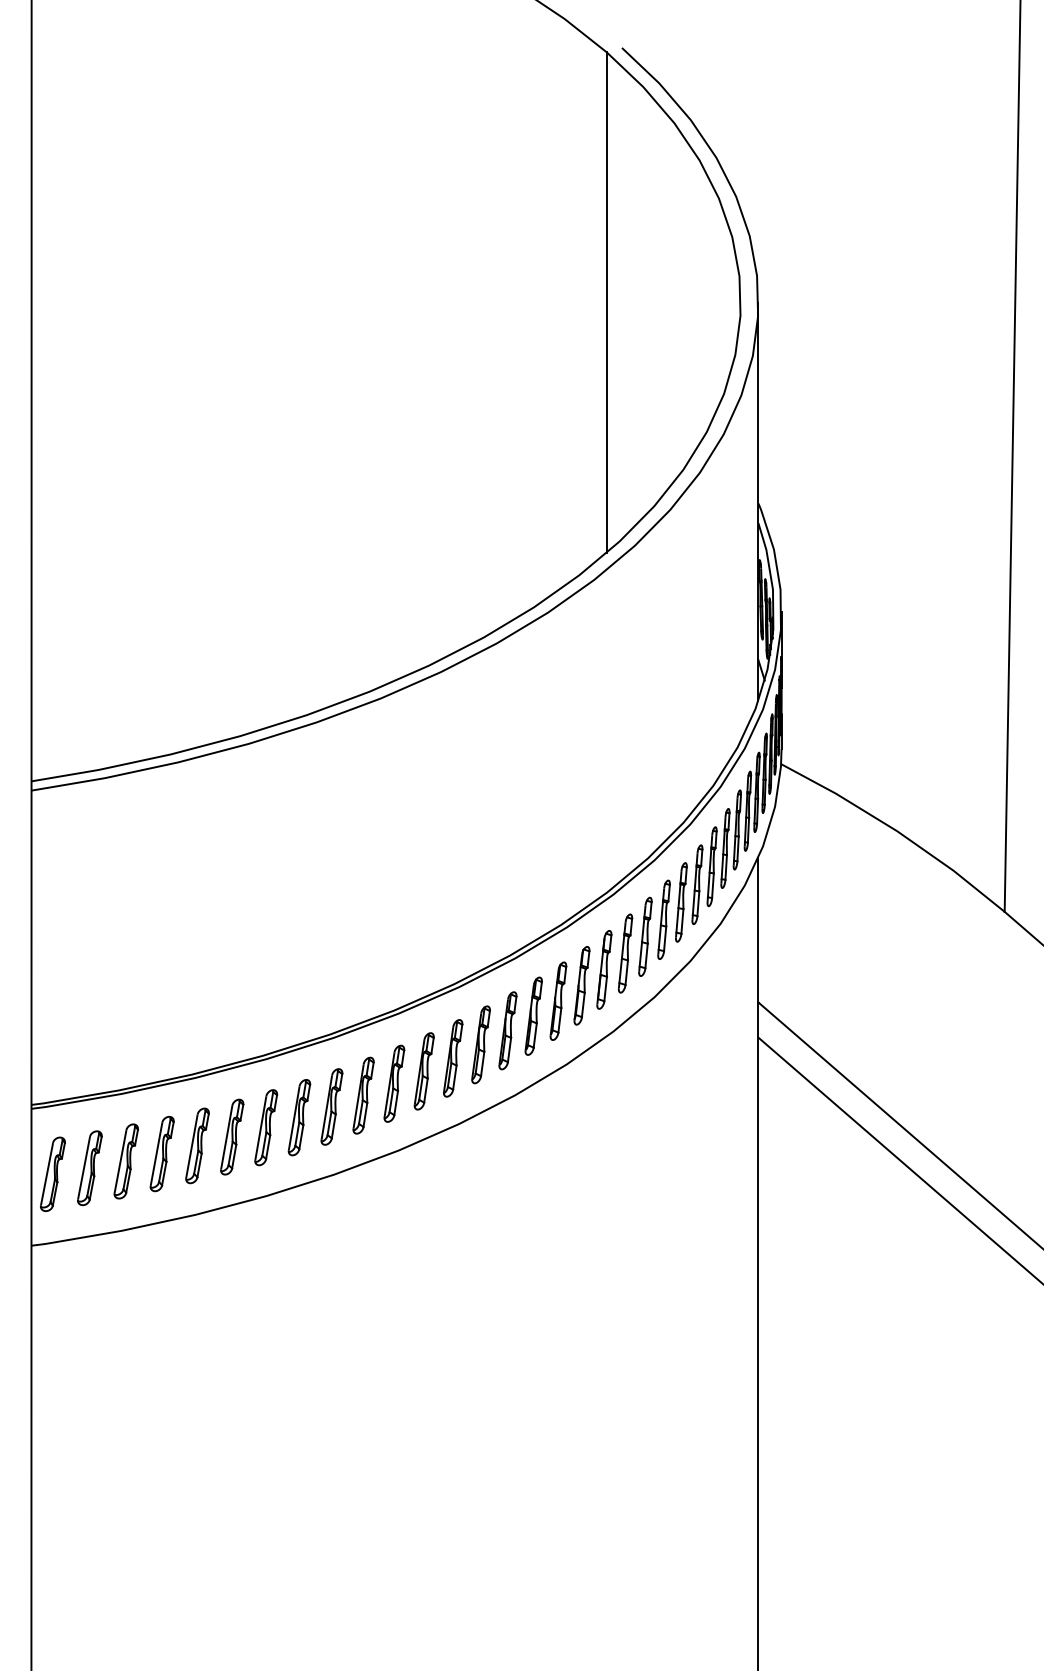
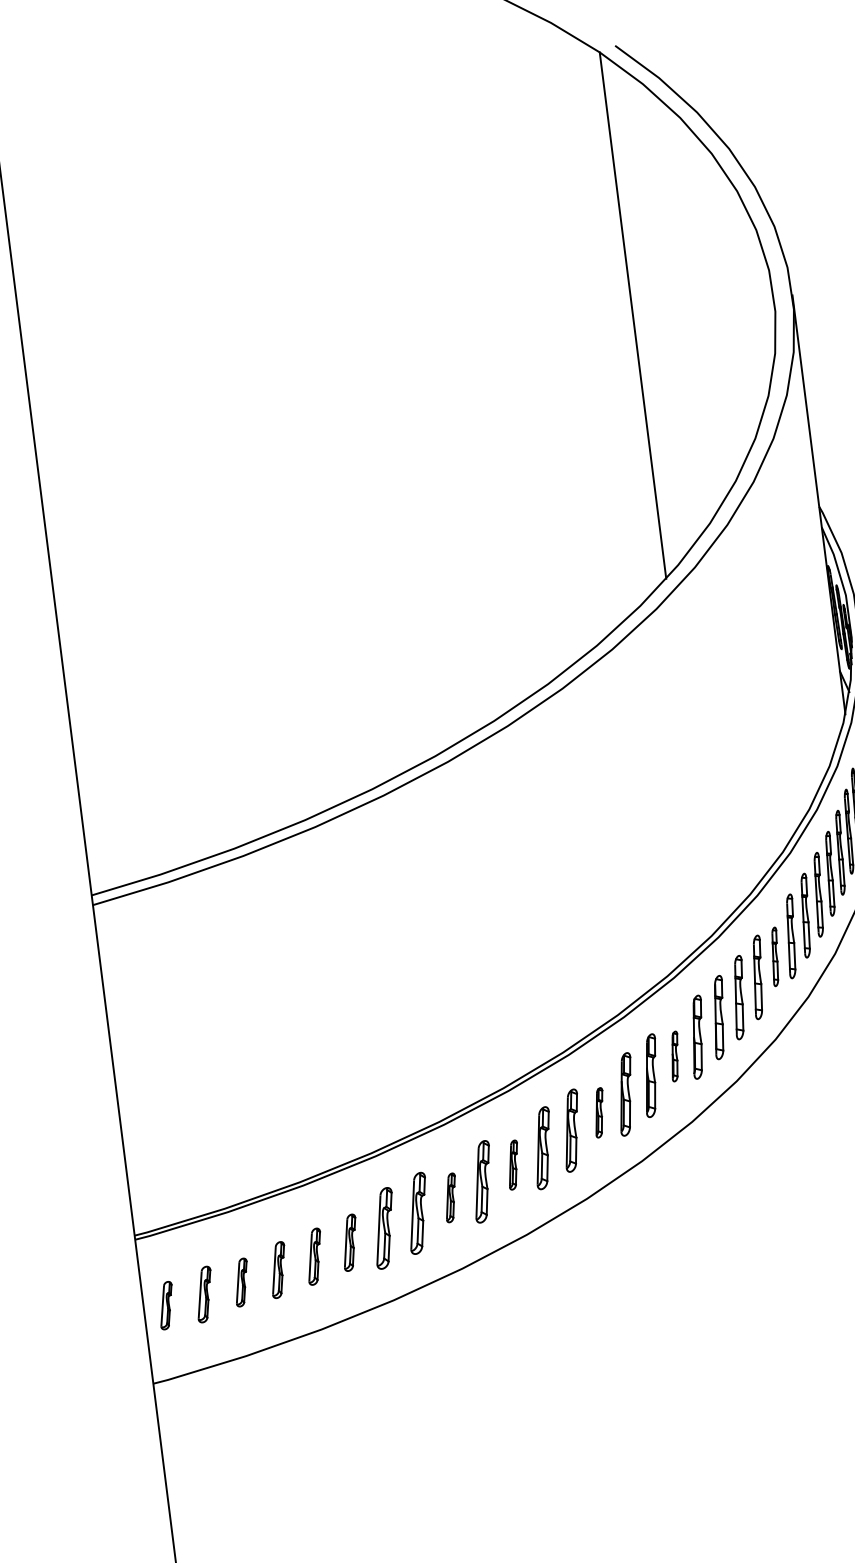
part: (663, 919) -> (774, 956), size x0.7
part: (558, 1000) -> (674, 1055), size x0.6
part: (480, 1044) -> (598, 1112), size x0.6
part: (394, 1083) -> (513, 1164), size x0.6
part: (331, 1106) -> (450, 1197), size x0.6
part: (232, 1136) -> (350, 1242), size x0.7
part: (197, 1145) -> (314, 1256), size x0.7
part: (161, 1154) -> (277, 1270), size x0.7
part: (125, 1161) -> (241, 1282), size x0.6
part: (89, 1168) -> (204, 1294), size x0.7
part: (52, 1173) -> (165, 1304), size x0.6

